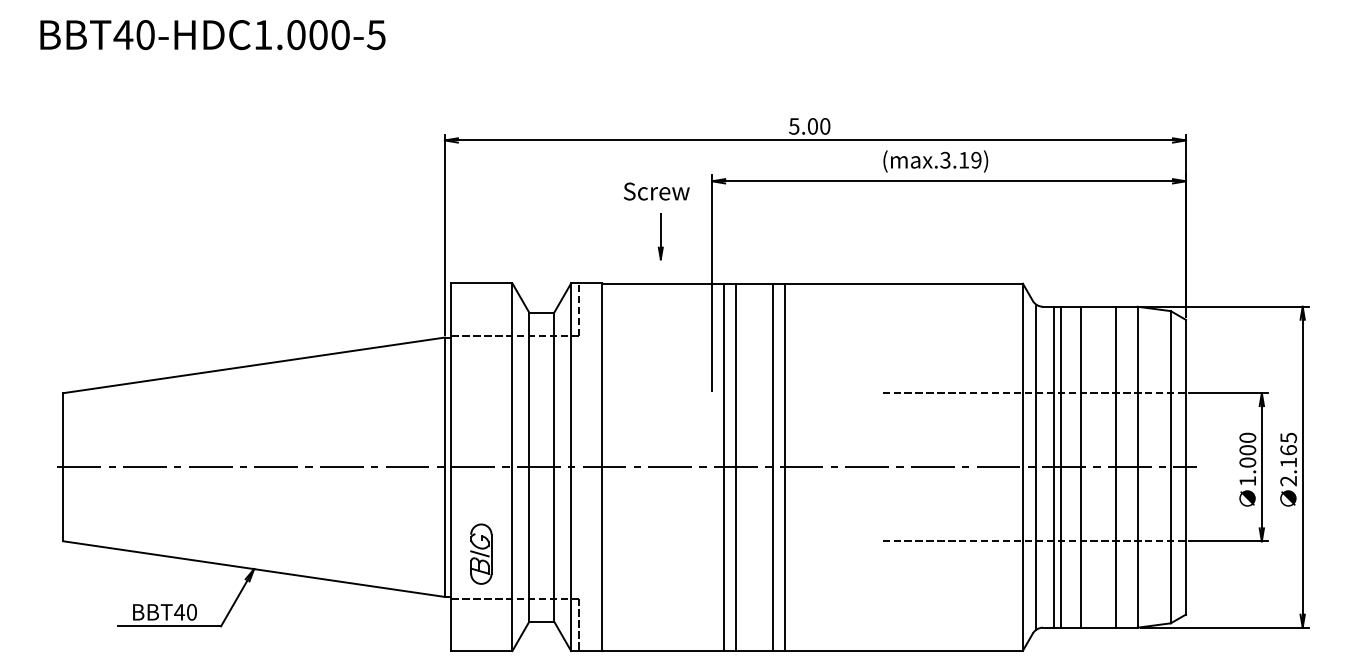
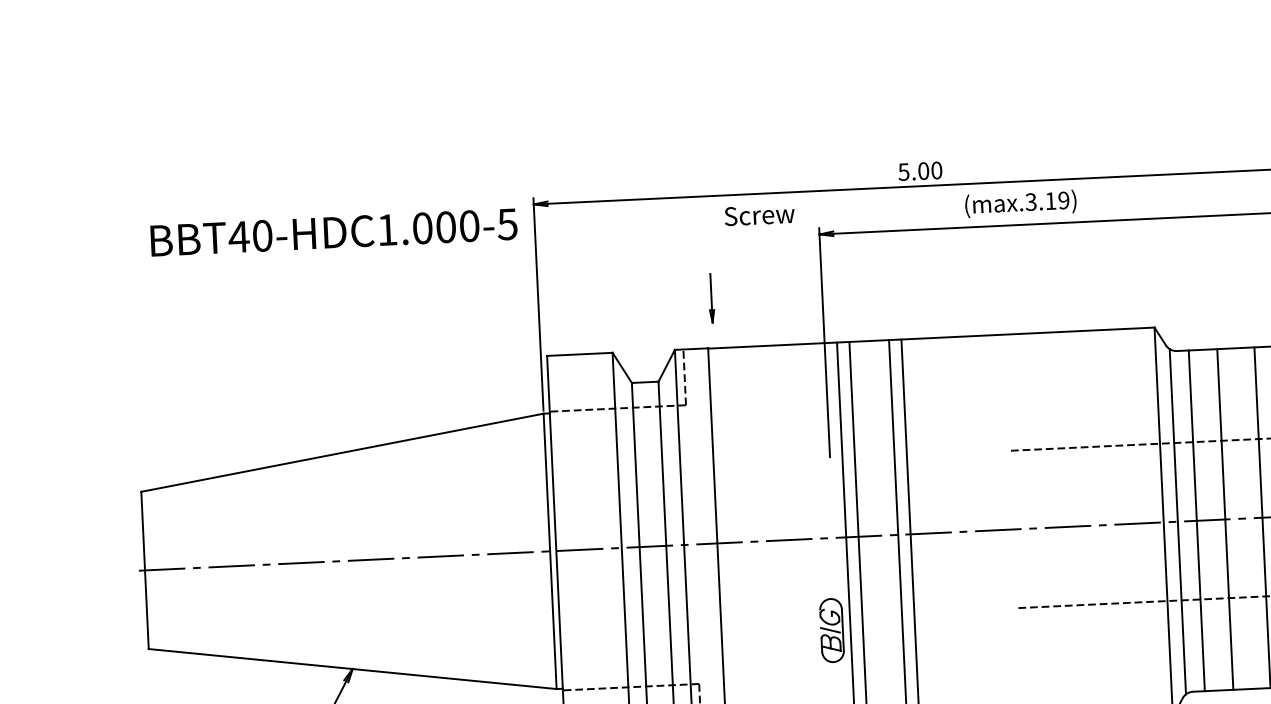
text: (212, 35) -> (333, 233), moved
text: (935, 161) -> (1020, 203), moved
text: (656, 191) -> (759, 215), moved
part: (660, 236) -> (711, 298), moved
line: (1061, 466) -> (1204, 519), removed
part: (481, 553) -> (832, 629), moved

